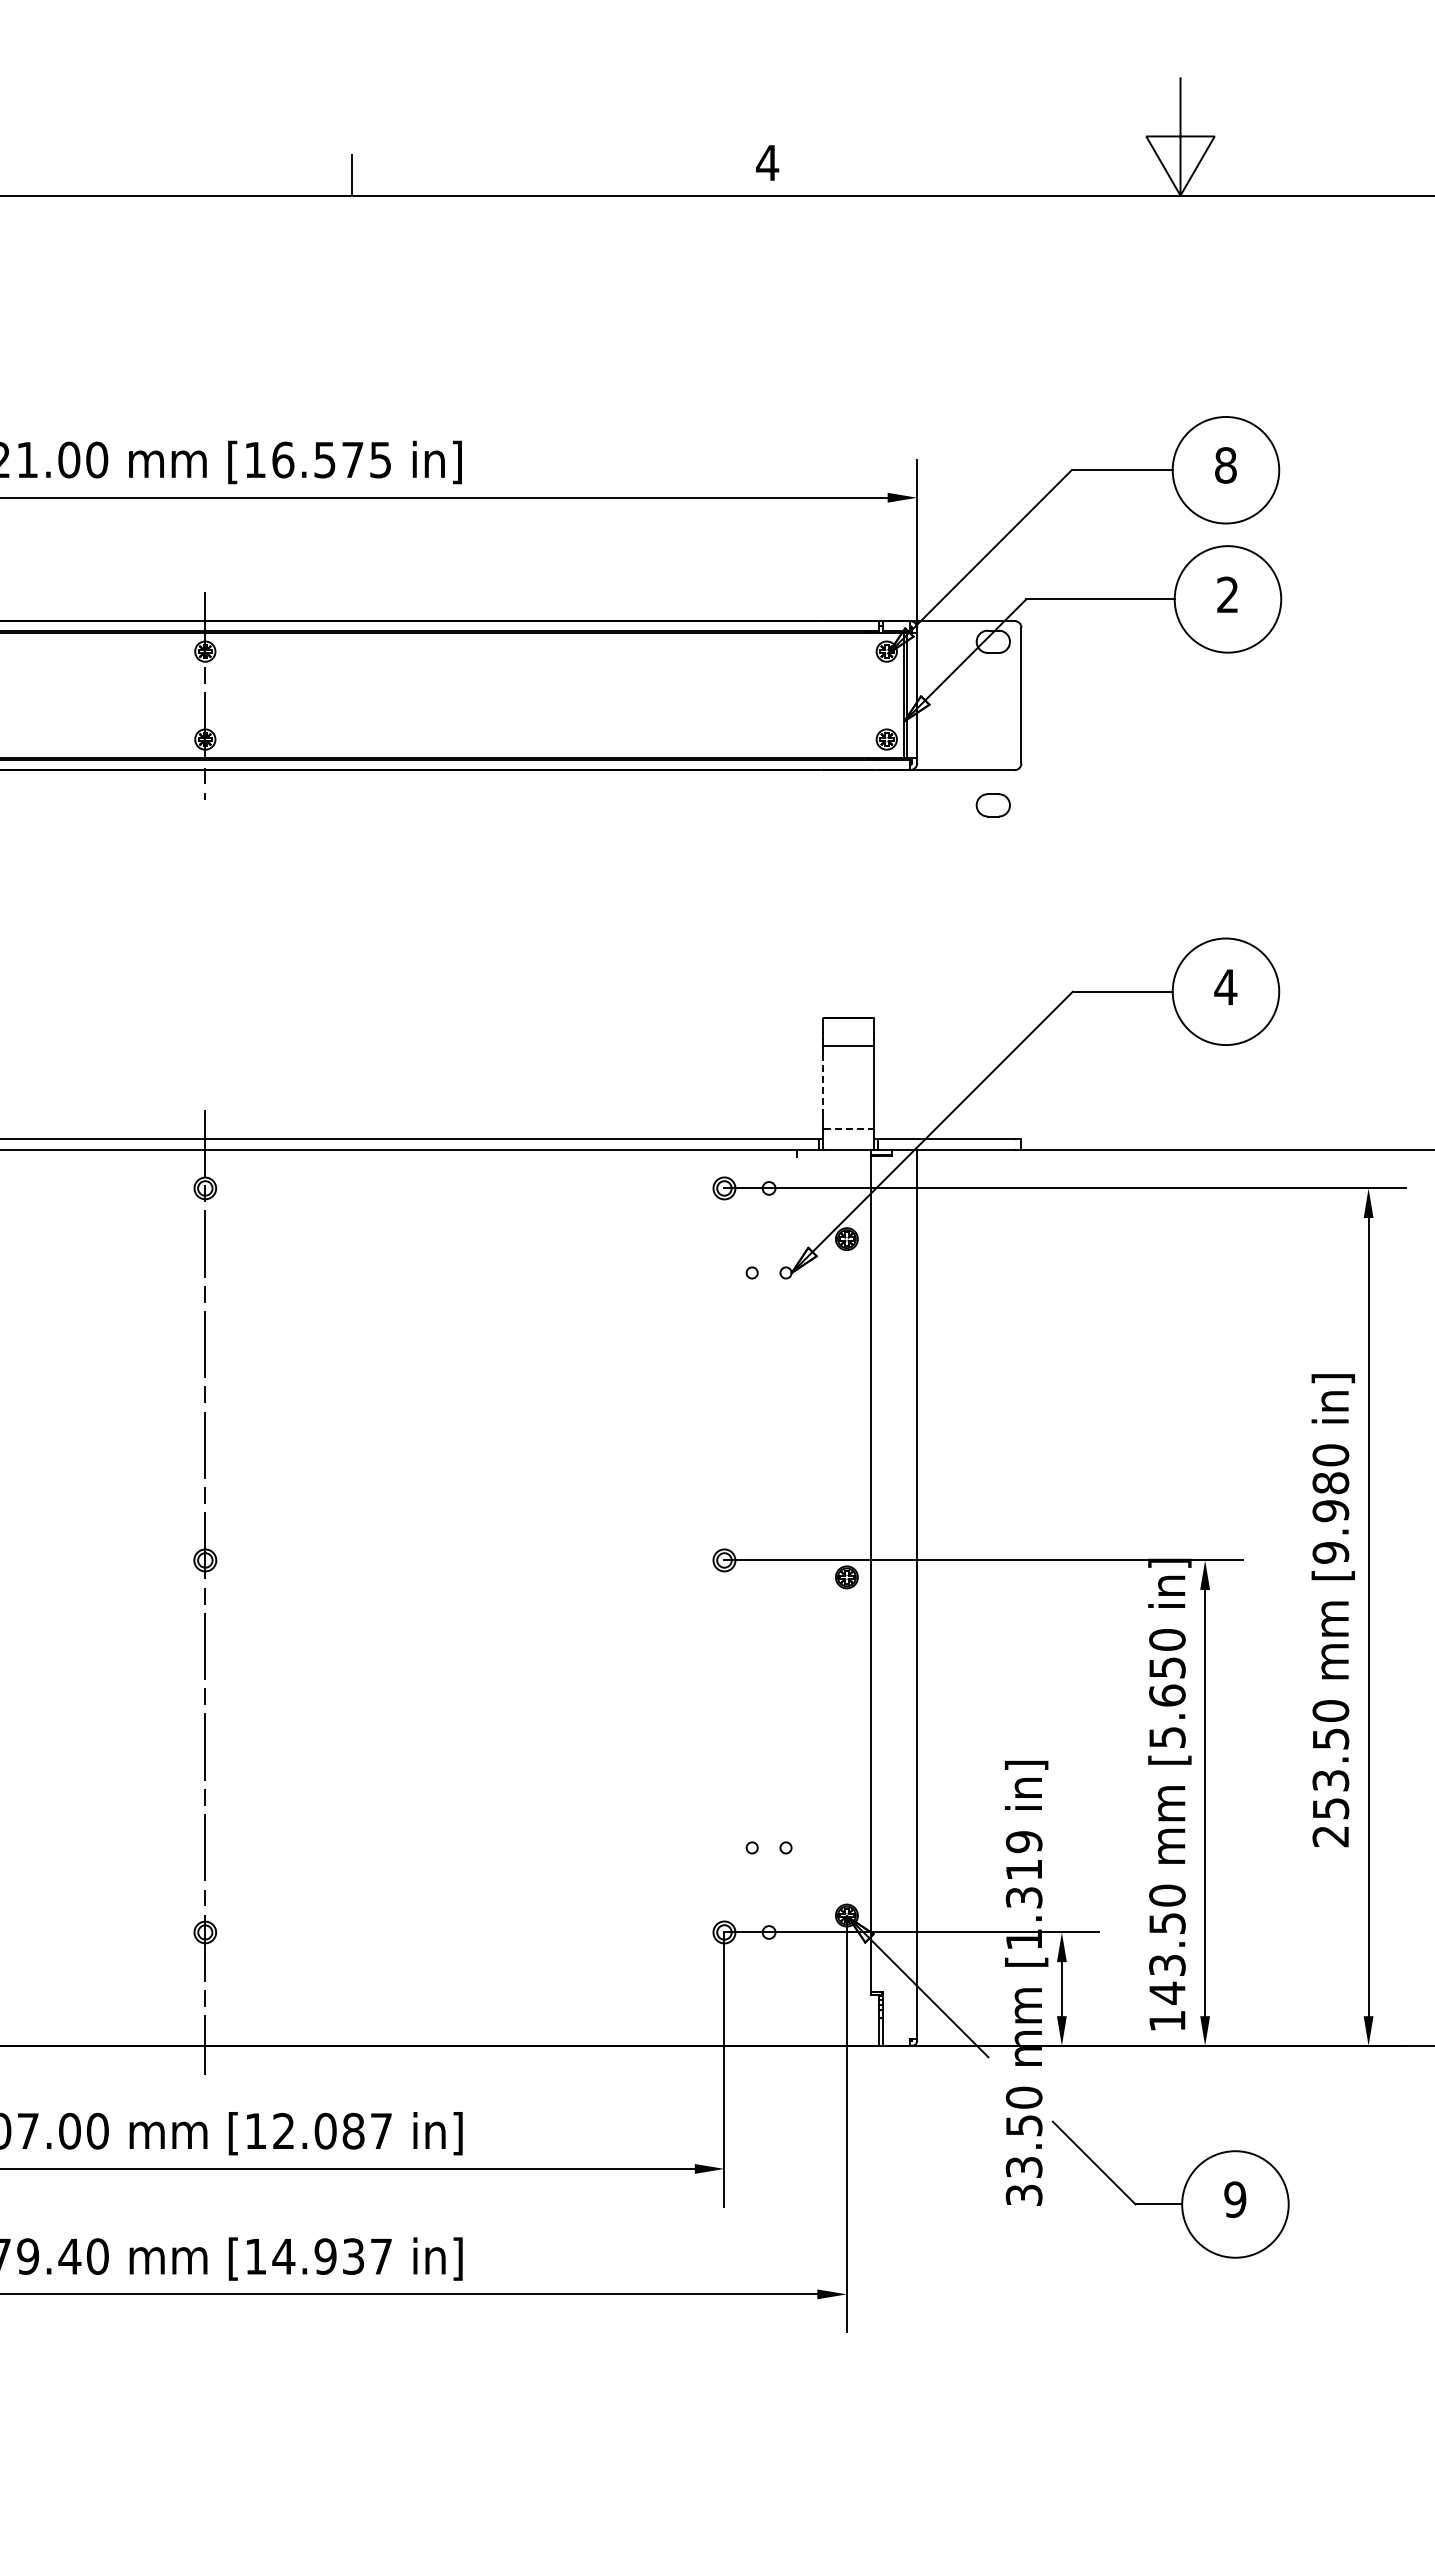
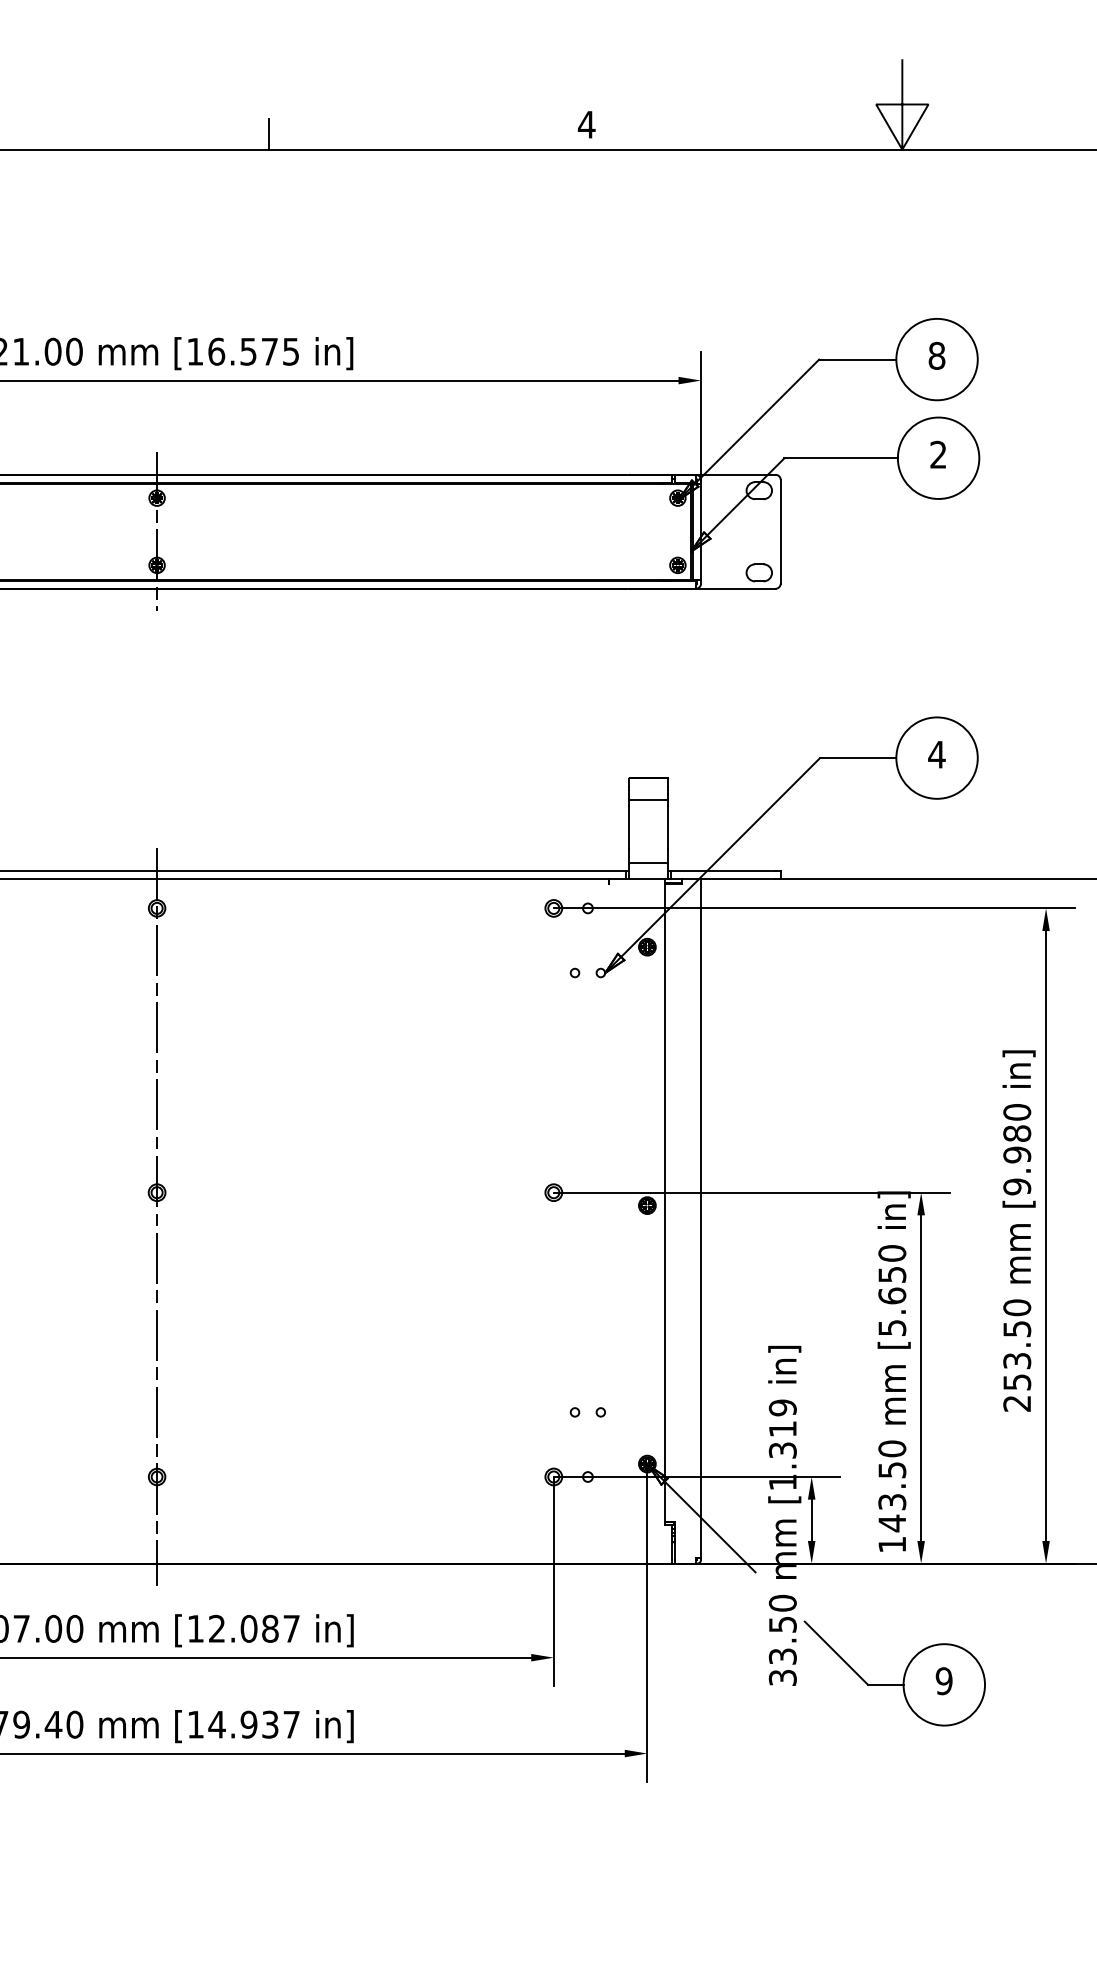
part: (992, 805) -> (758, 572), moved
line: (823, 1082) -> (629, 827), dashed -> solid
line: (848, 1129) -> (648, 863), dashed -> solid

